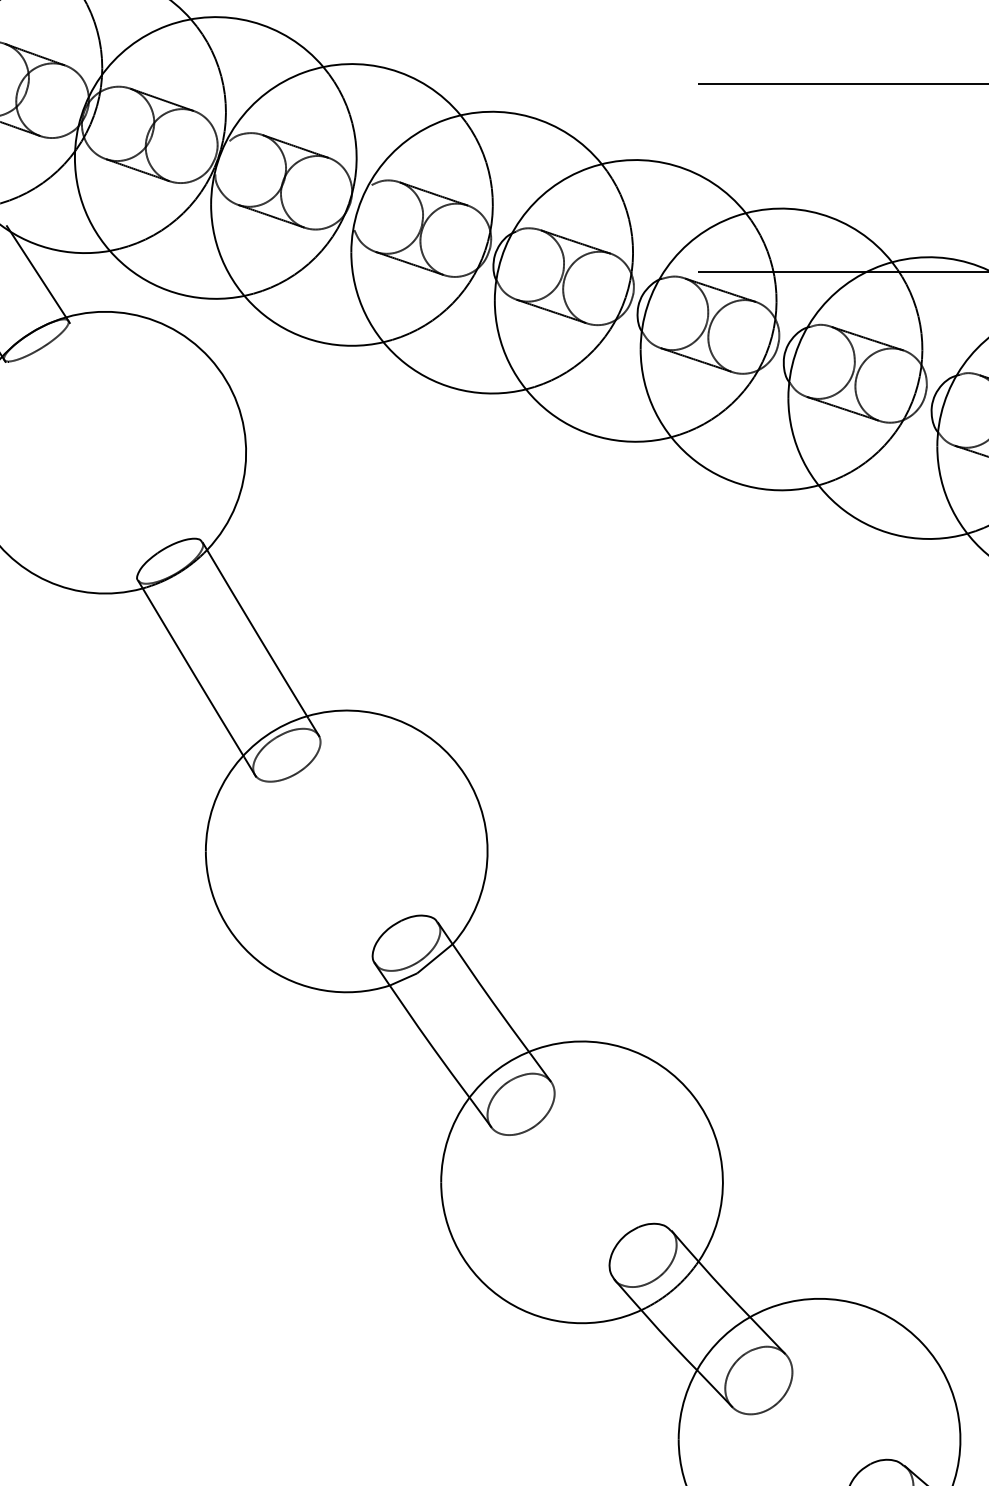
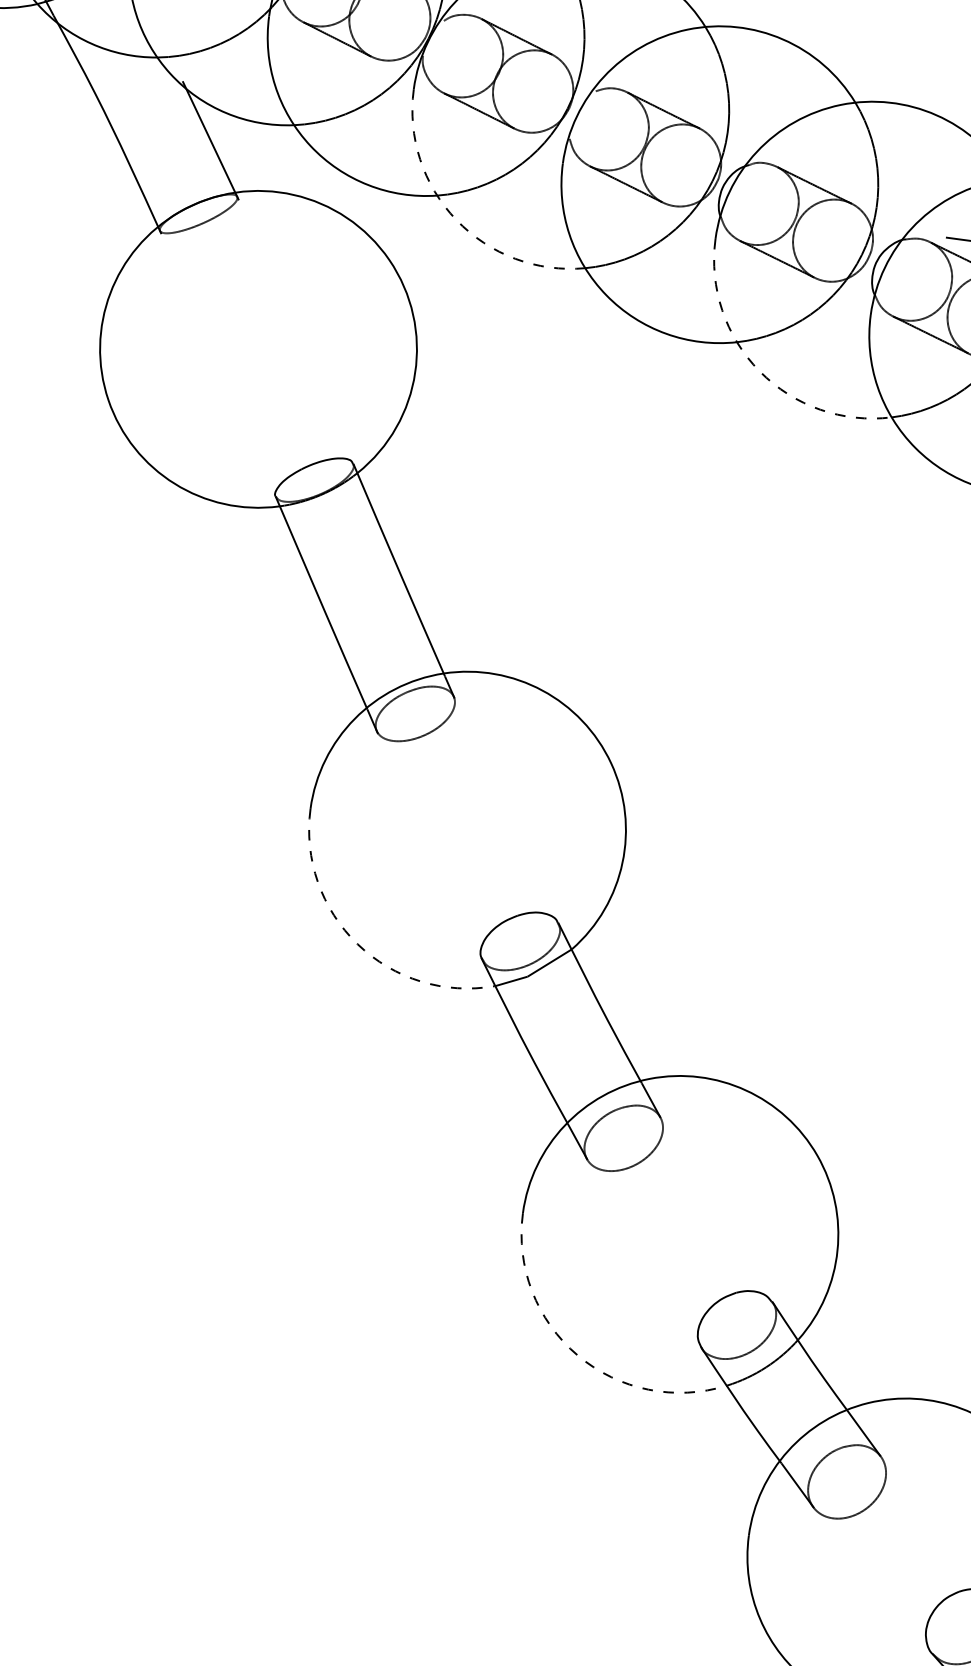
arc: (264, 315) -> (456, 220), solid -> dashed
arc: (549, 412) -> (759, 371), solid -> dashed
arc: (263, 965) -> (357, 944), solid -> dashed
arc: (506, 1301) -> (577, 1355), solid -> dashed

